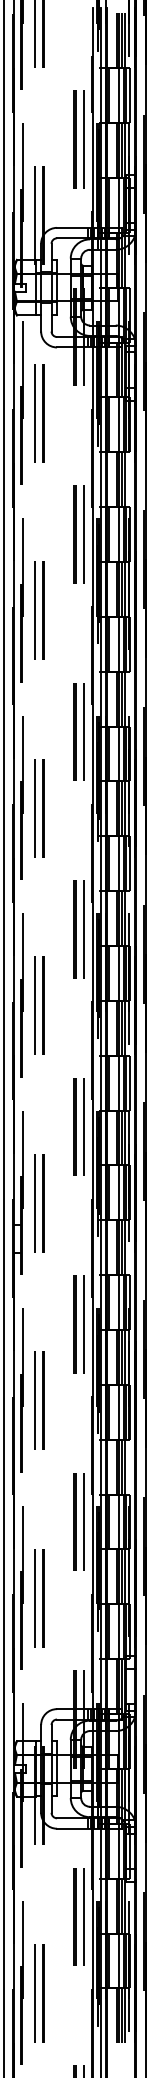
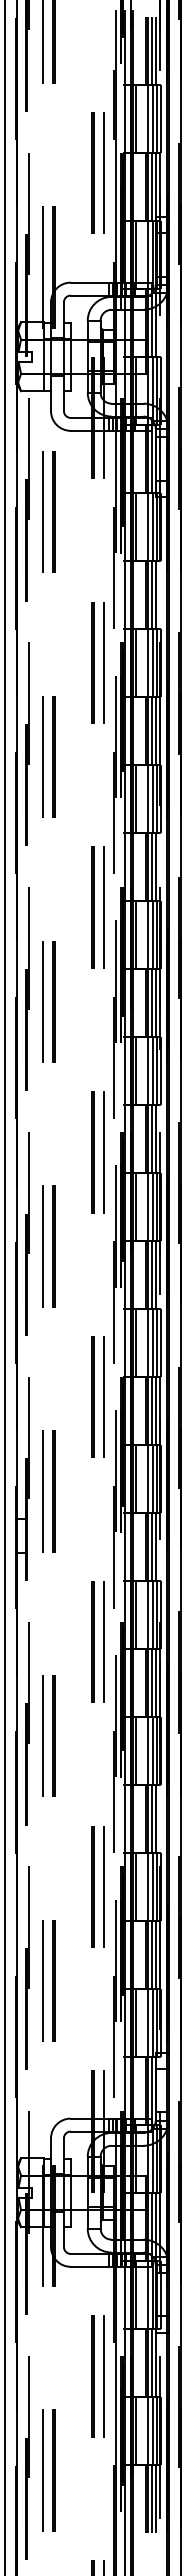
line: (93, 1028) -> (115, 1274), solid -> dashed

